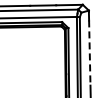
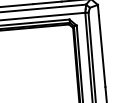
line: (89, 53) -> (101, 51), dashed -> solid

